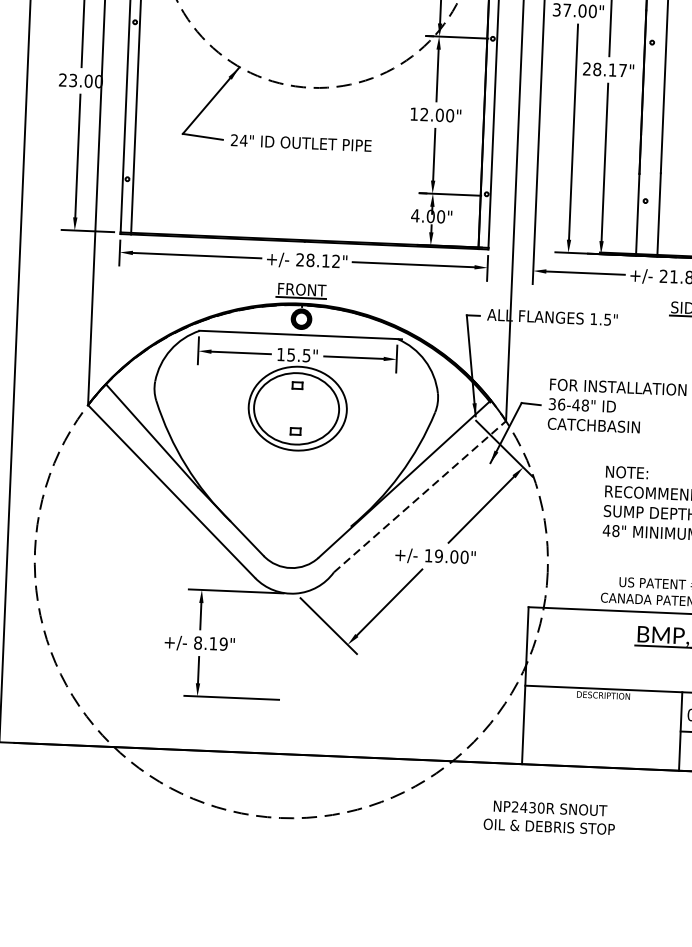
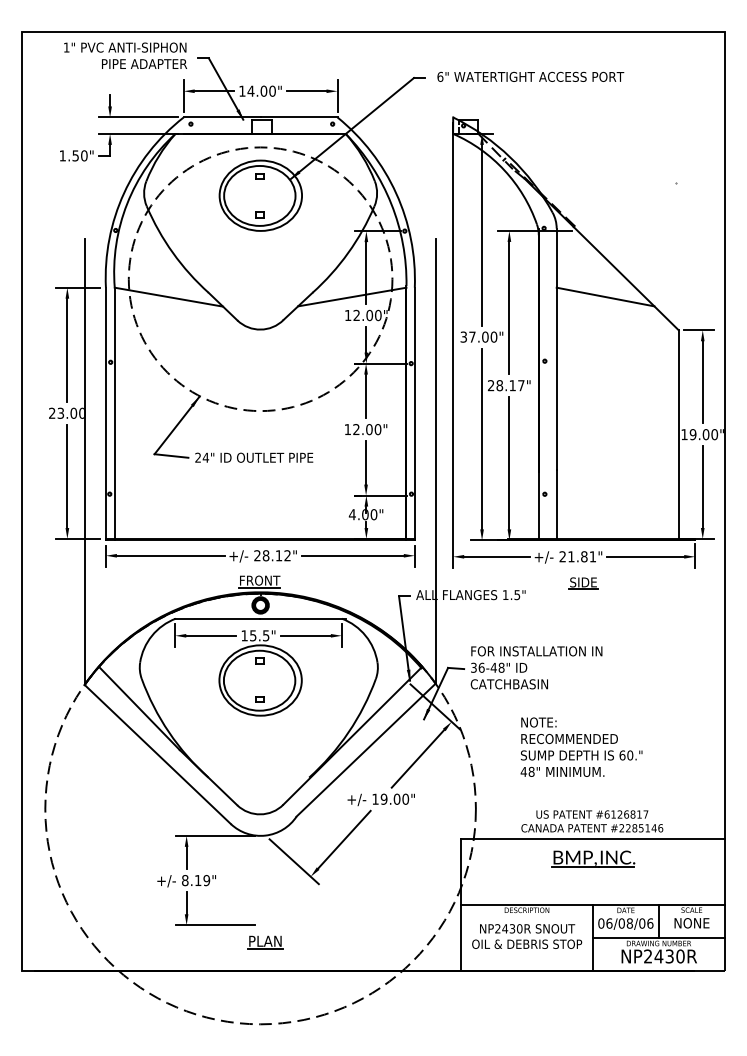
line: (420, 496) -> (366, 749), dashed -> solid
part: (290, 720) -> (265, 942), added
text: (550, 817) -> (527, 936), moved

